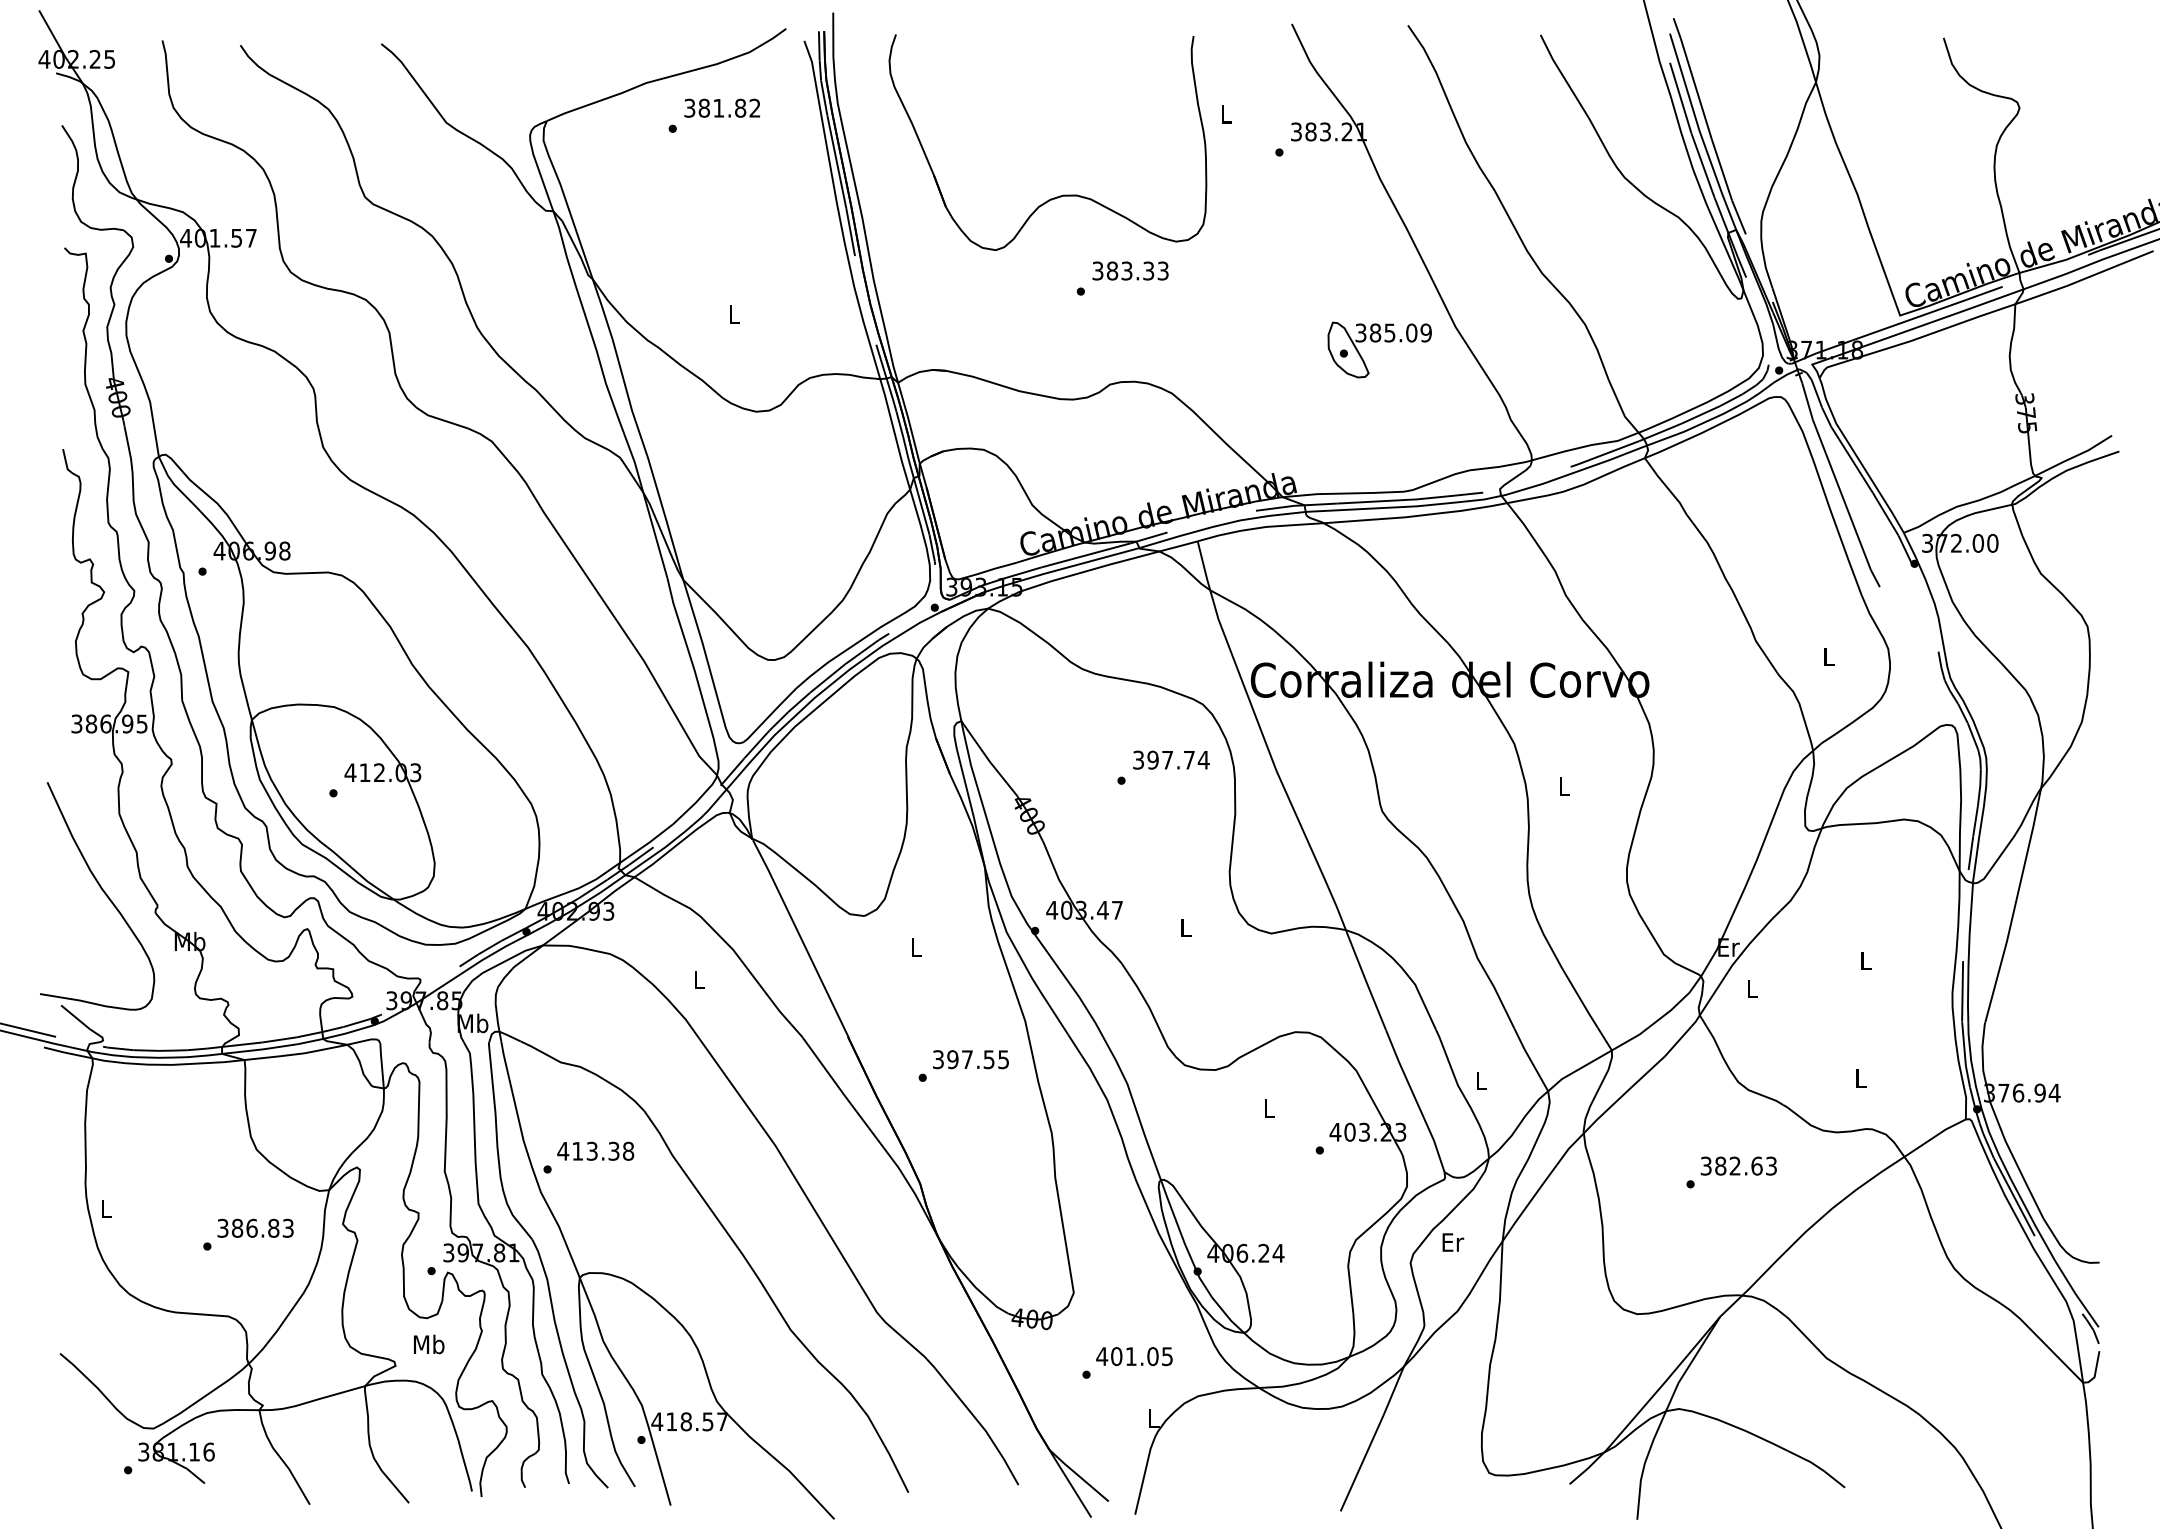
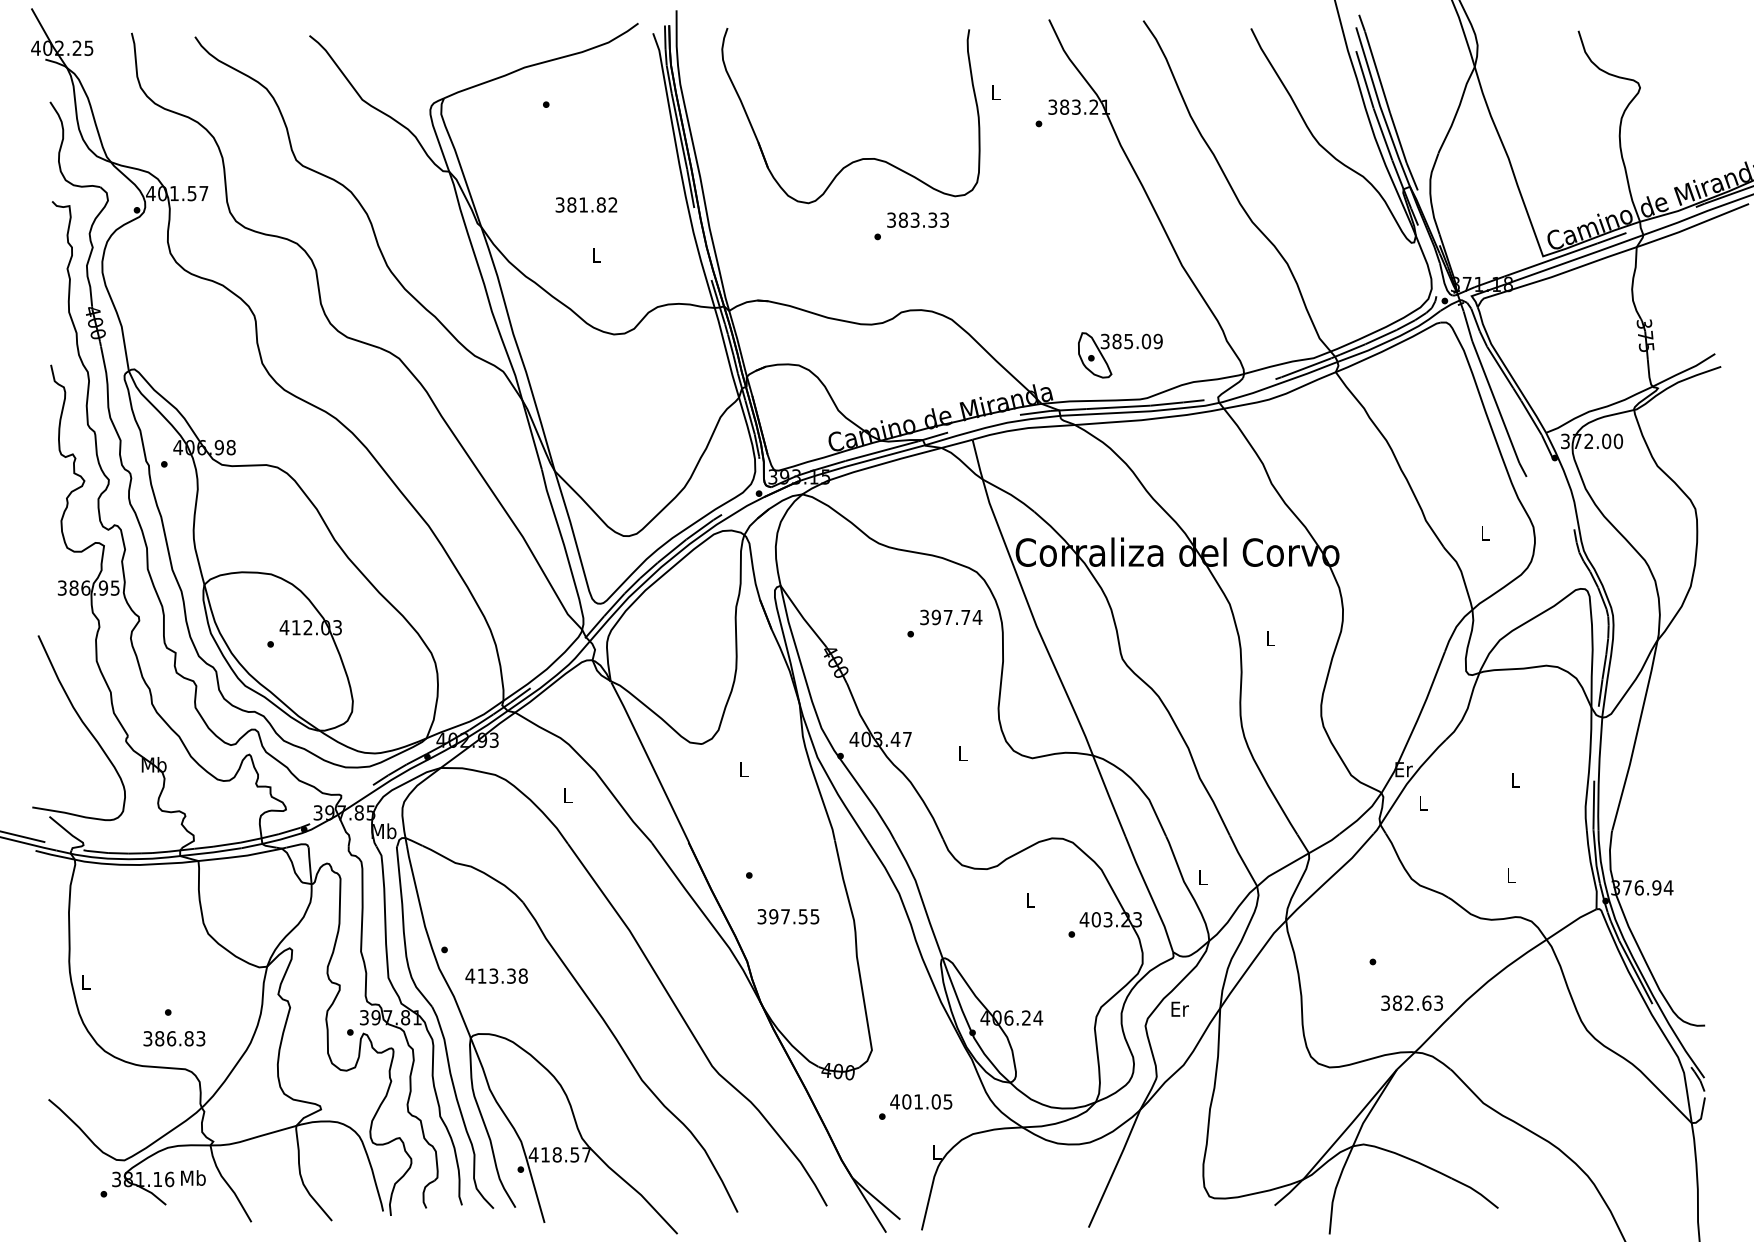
text: (722, 107) -> (586, 204), moved
part: (1377, 342) -> (1118, 349), moved
text: (971, 1059) -> (788, 916), moved
text: (595, 1150) -> (496, 975), moved
text: (1738, 1165) -> (1411, 1002), moved
text: (255, 1228) -> (174, 1038), moved
text: (429, 1343) -> (193, 1177), moved

